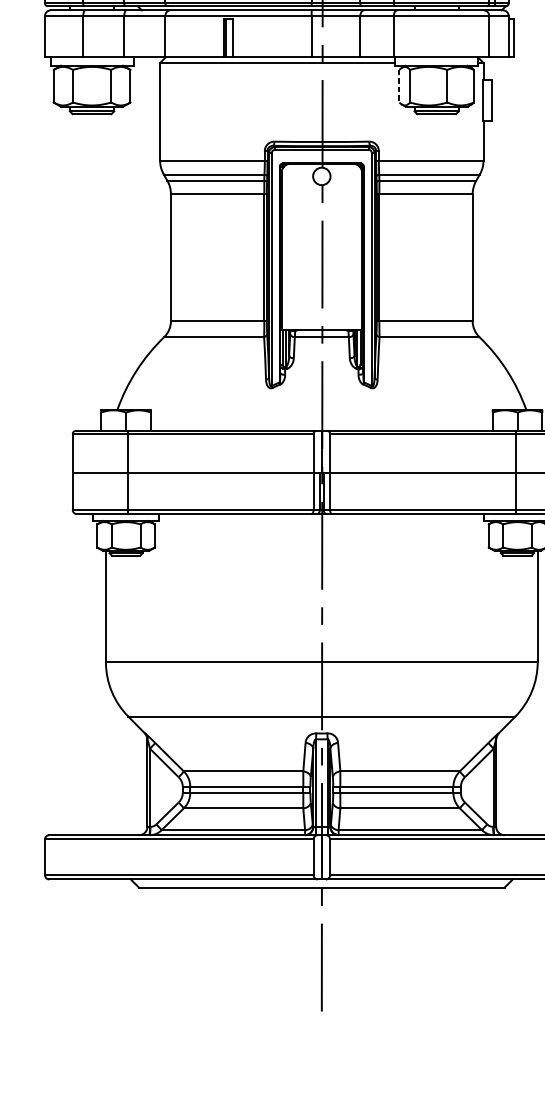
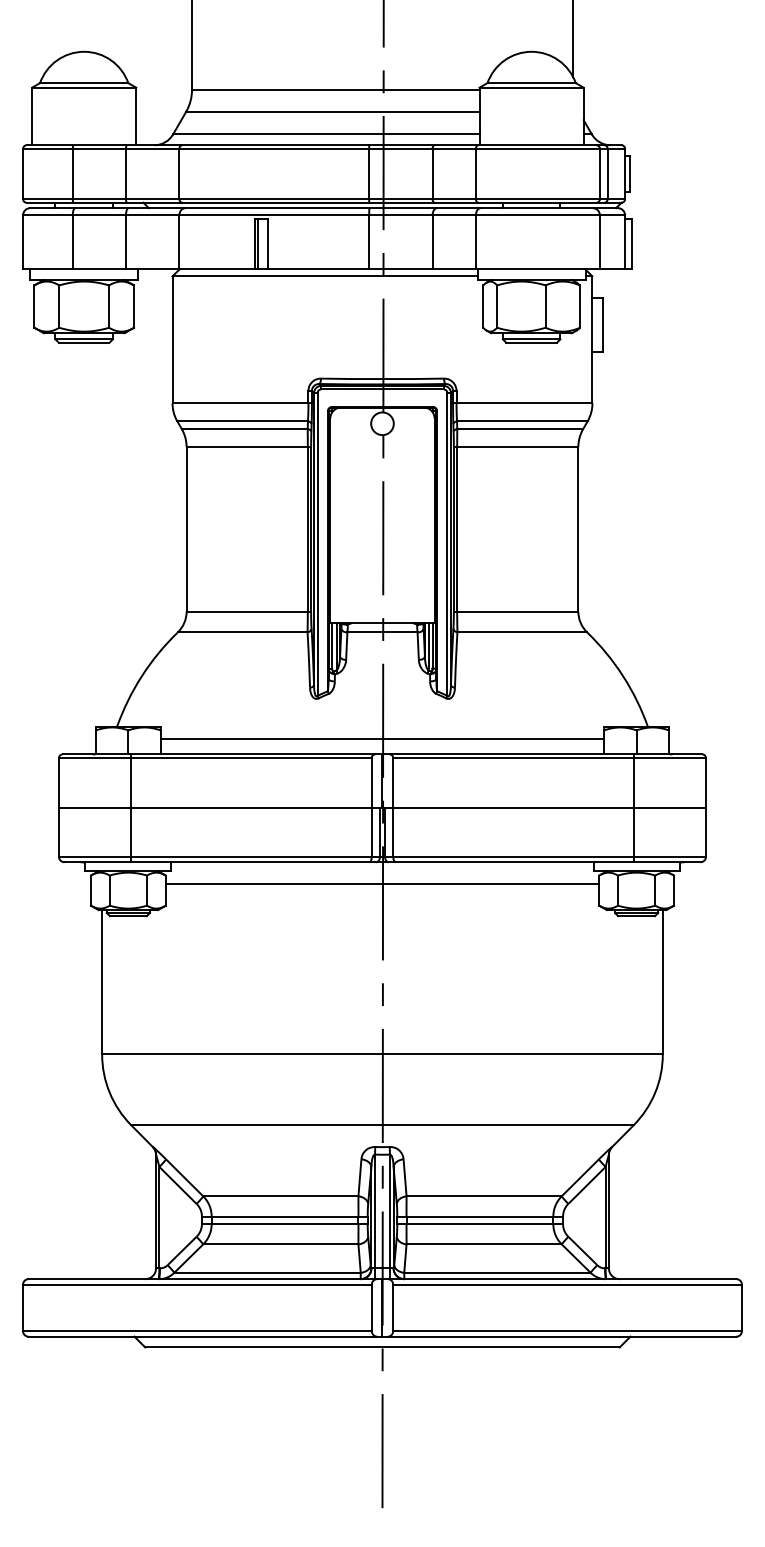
line: (399, 86) -> (483, 307), dashed -> solid
line: (321, 418) -> (382, 738), added
line: (321, 530) -> (382, 883), added

